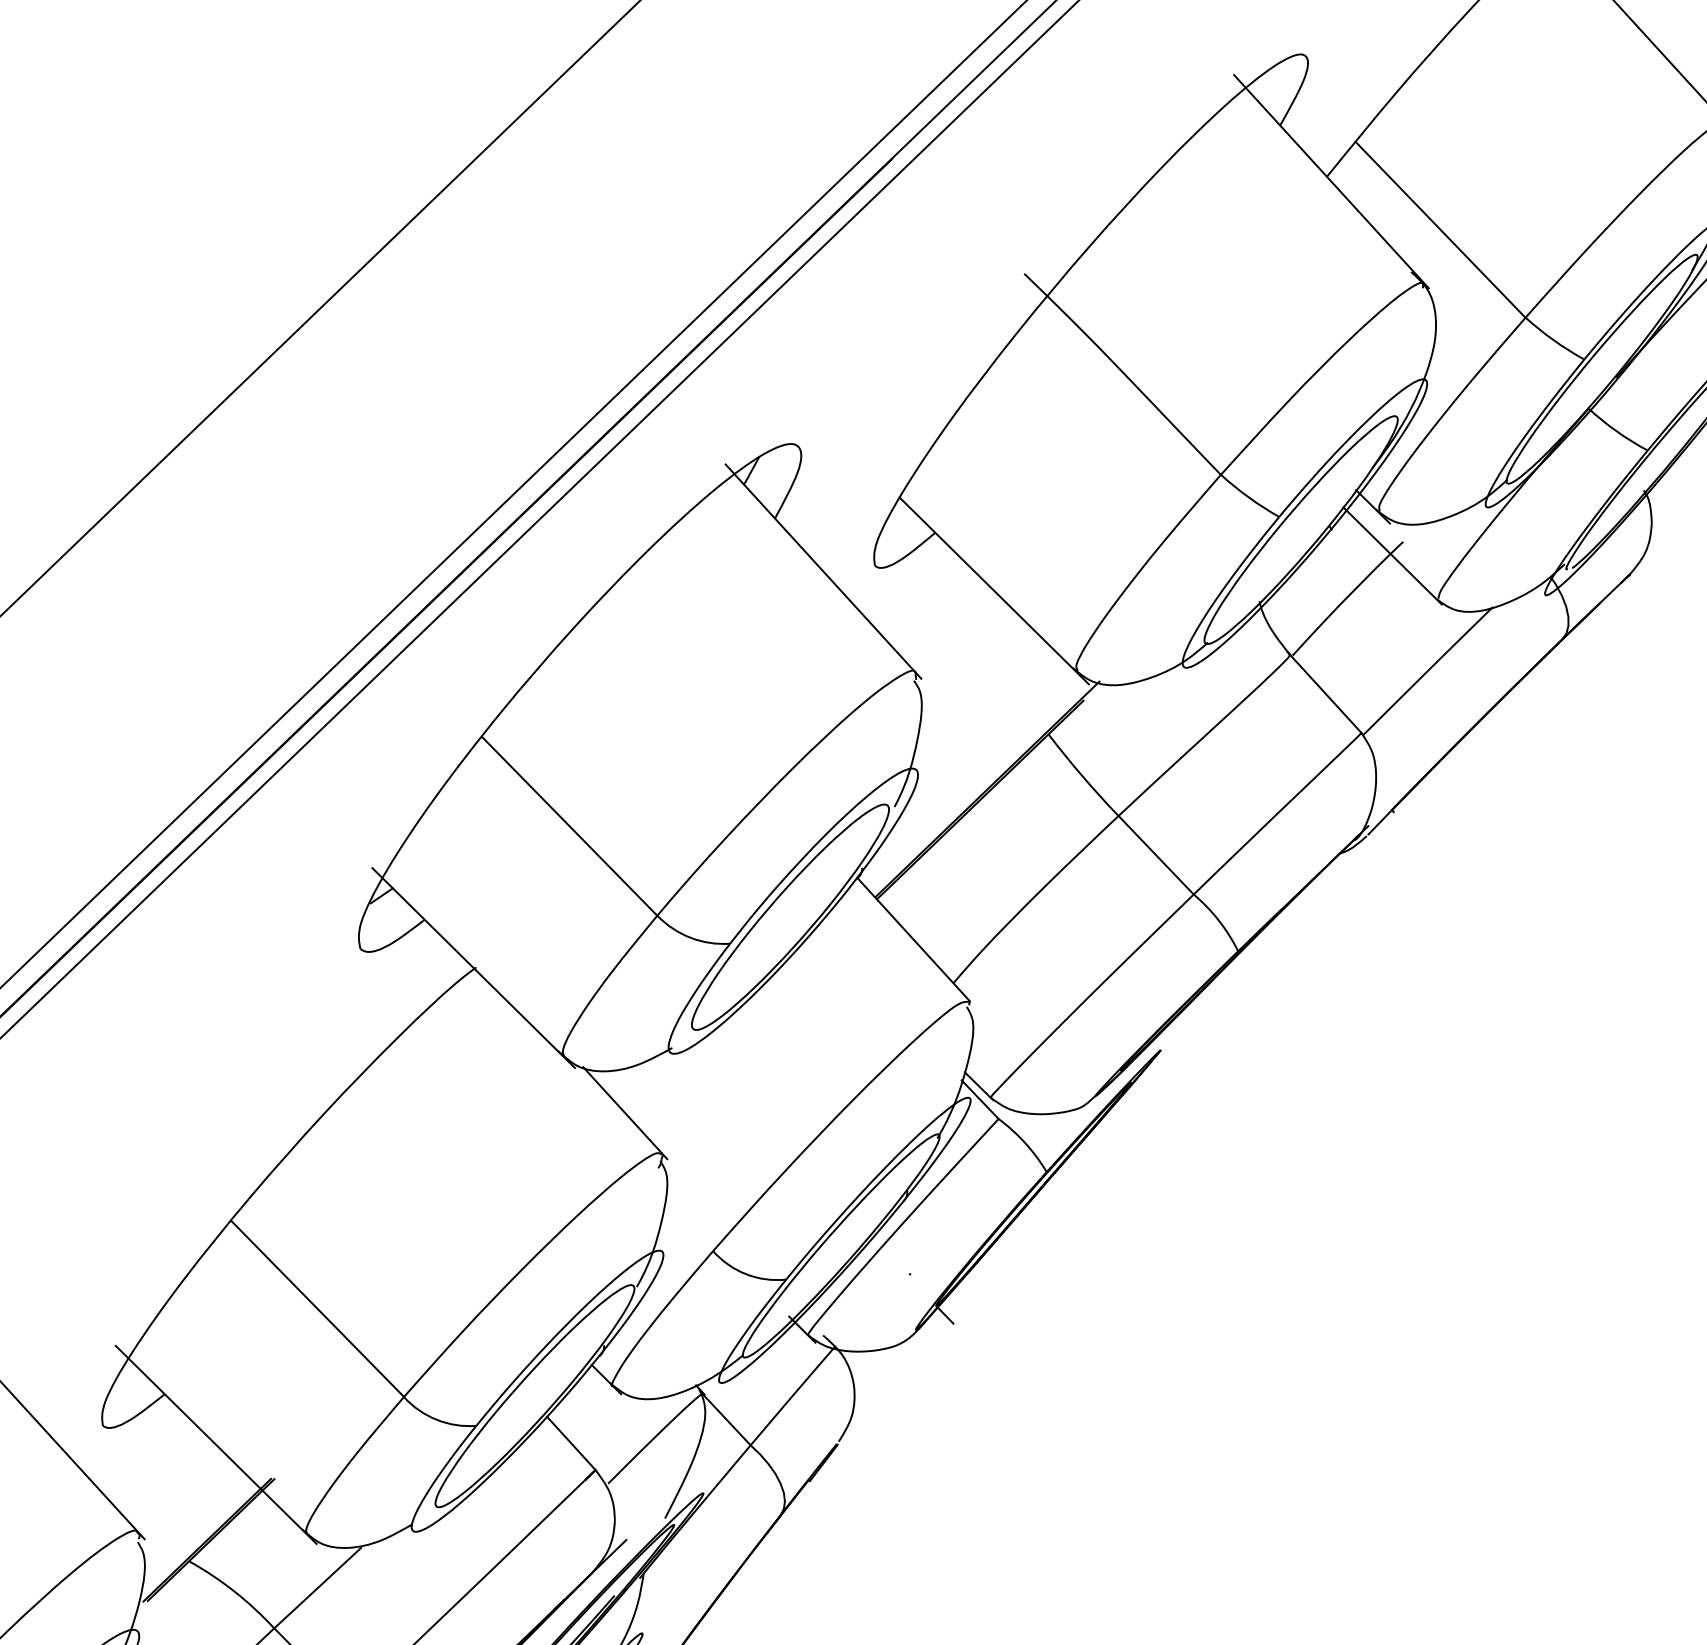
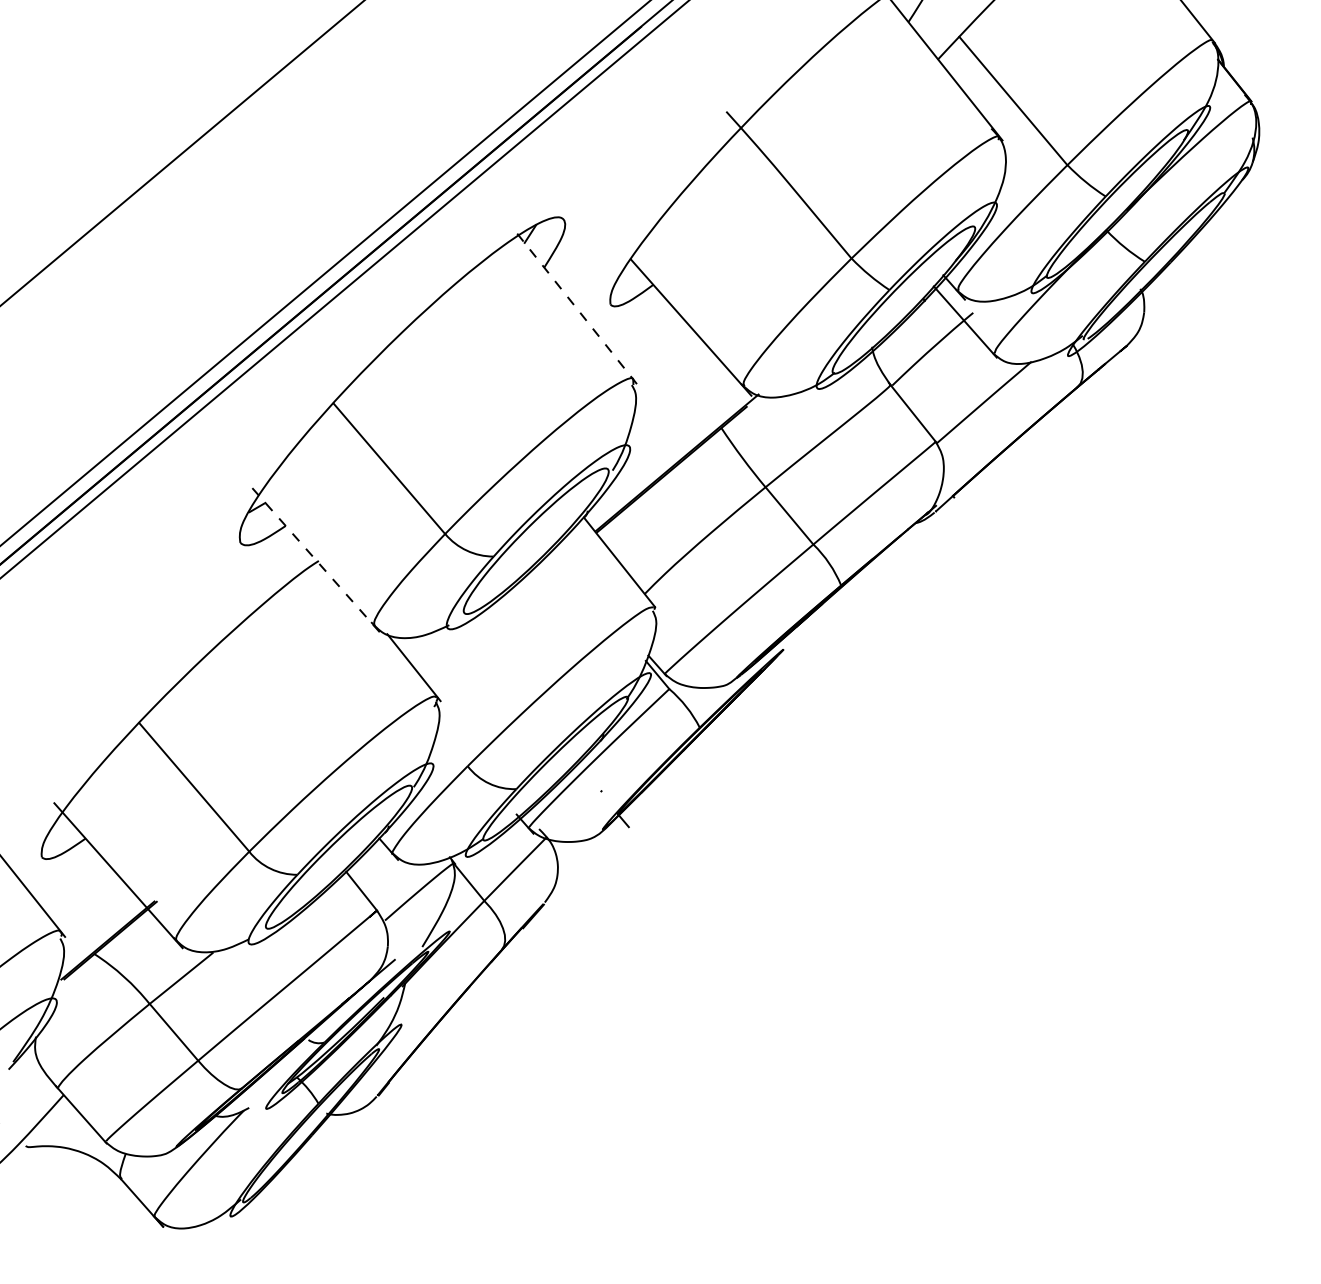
line: (822, 572) -> (574, 306), solid -> dashed
line: (474, 968) -> (317, 561), solid -> dashed

